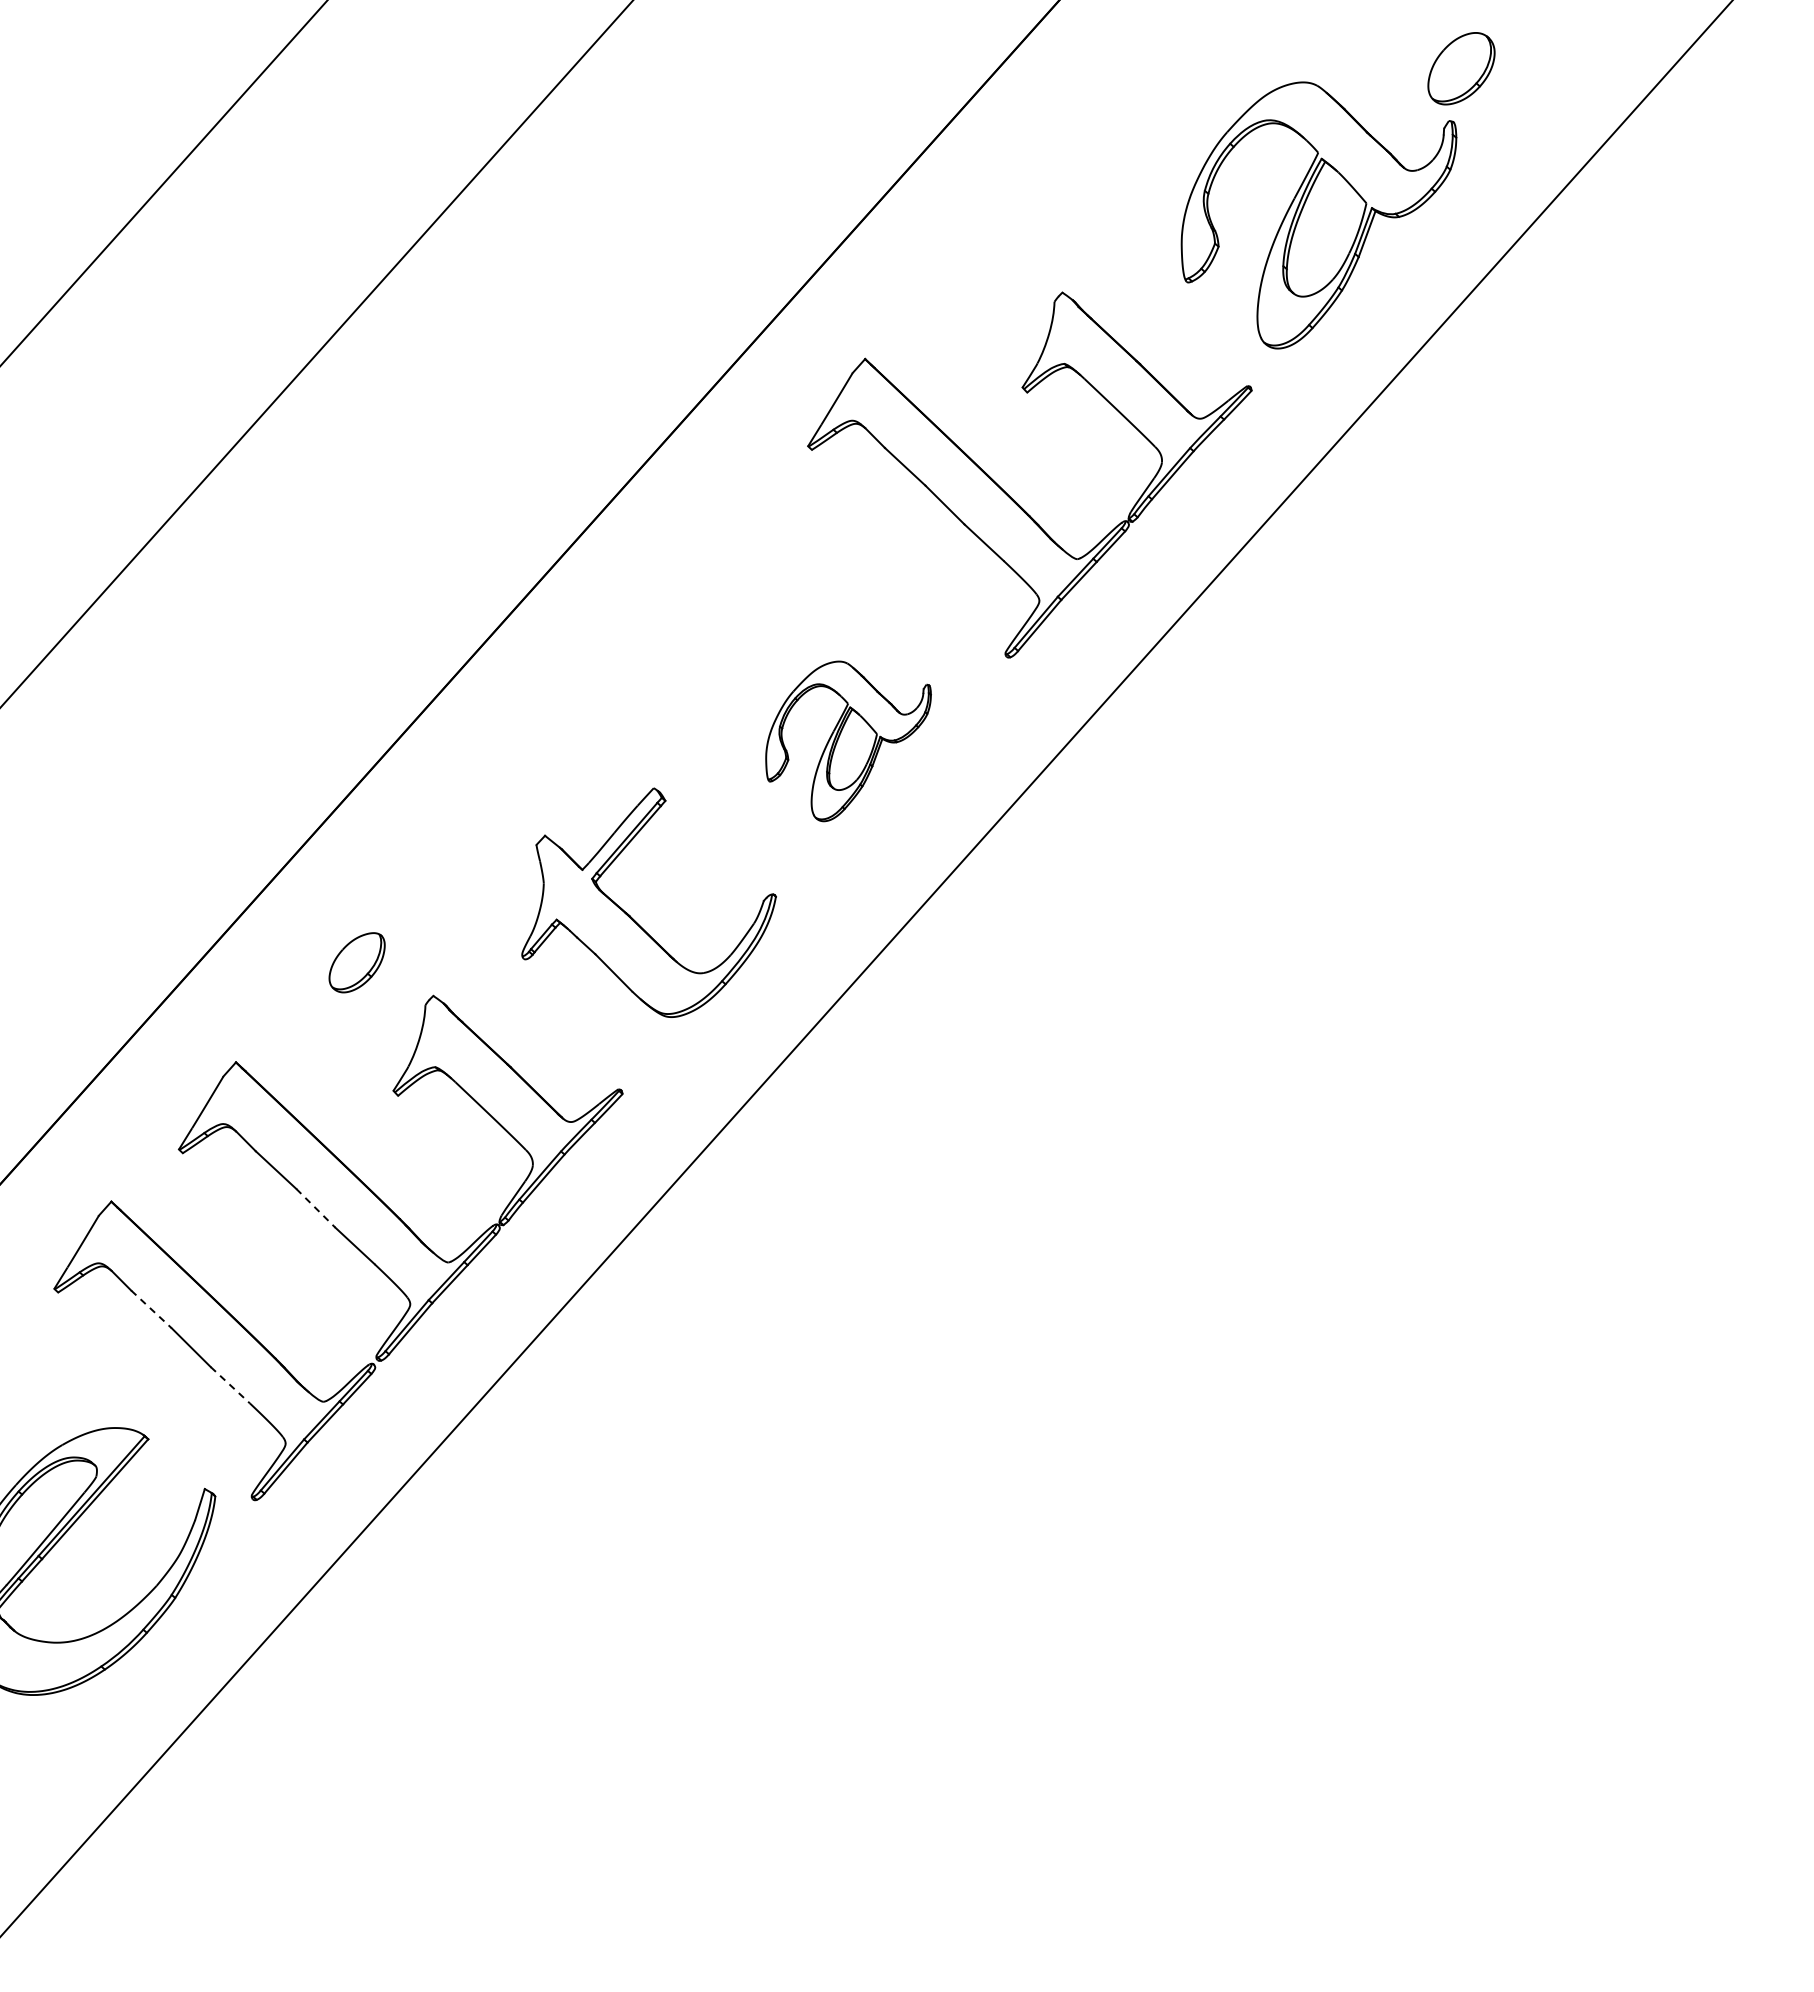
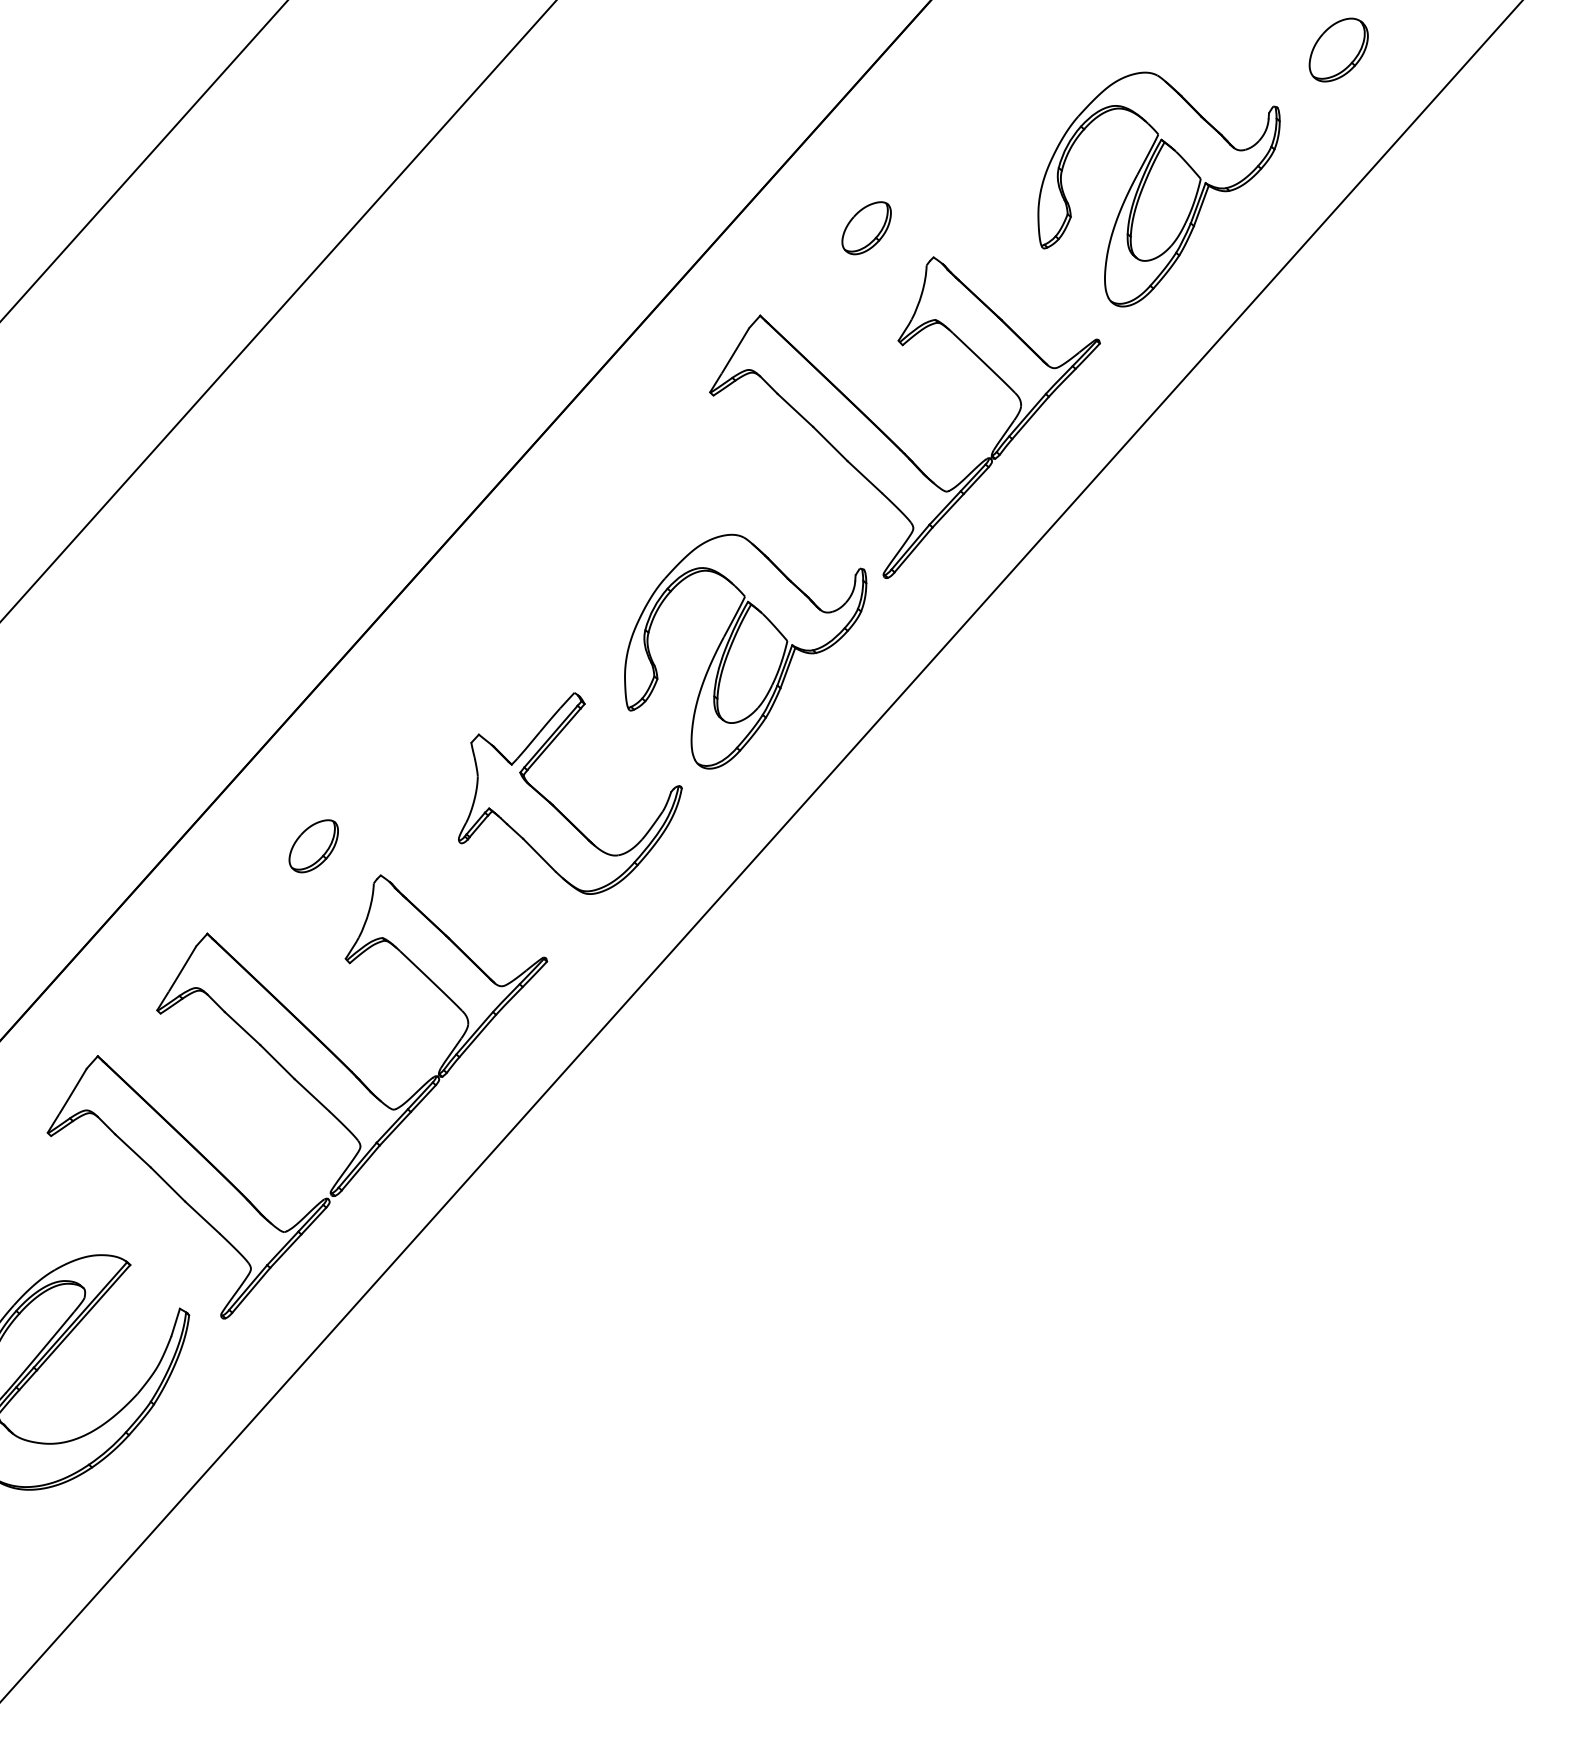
part: (1461, 68) -> (1338, 49), moved
part: (985, 258) -> (865, 227), added
part: (848, 741) -> (745, 651), size x1.67
line: (315, 1208) -> (277, 1062), dashed -> solid
line: (151, 1309) -> (133, 1151), dashed -> solid
line: (230, 1385) -> (202, 1217), dashed -> solid

